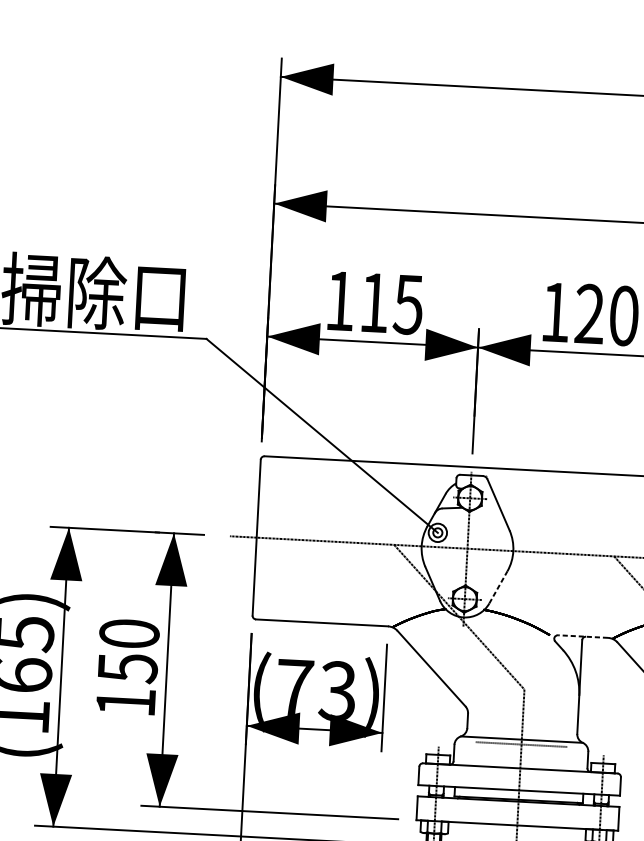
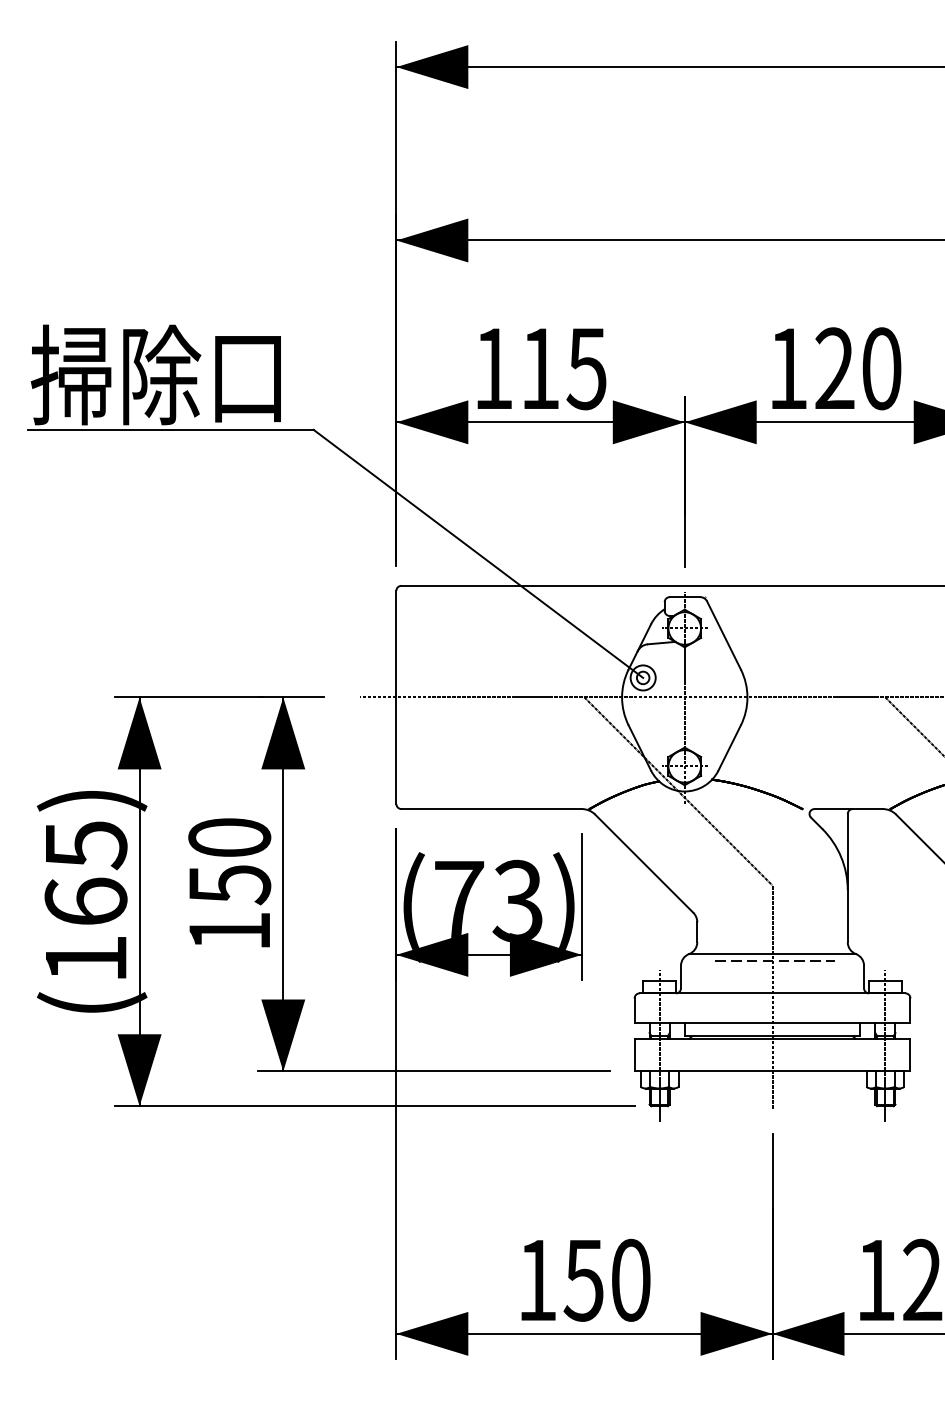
line: (498, 587) -> (729, 747), dashed -> solid
line: (582, 636) -> (848, 809), dashed -> solid

